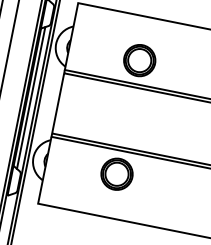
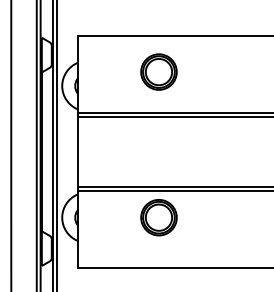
part: (139, 60) -> (158, 71), moved
line: (31, 97) -> (46, 151), removed

